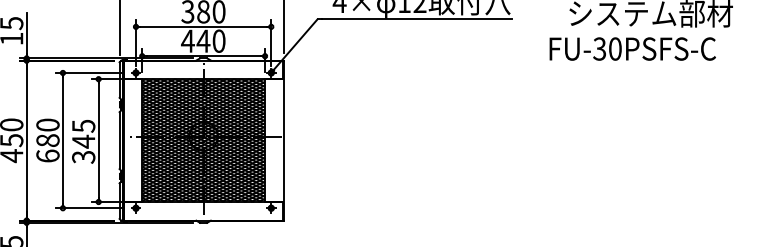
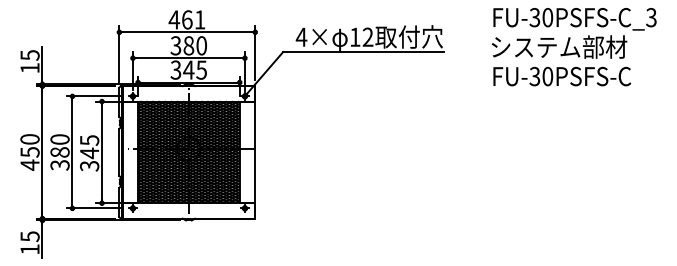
text: (203, 40) -> (188, 69), 440 -> 345
text: (633, 48) -> (562, 76), moved
text: (47, 155) -> (59, 164), 680 -> 380

